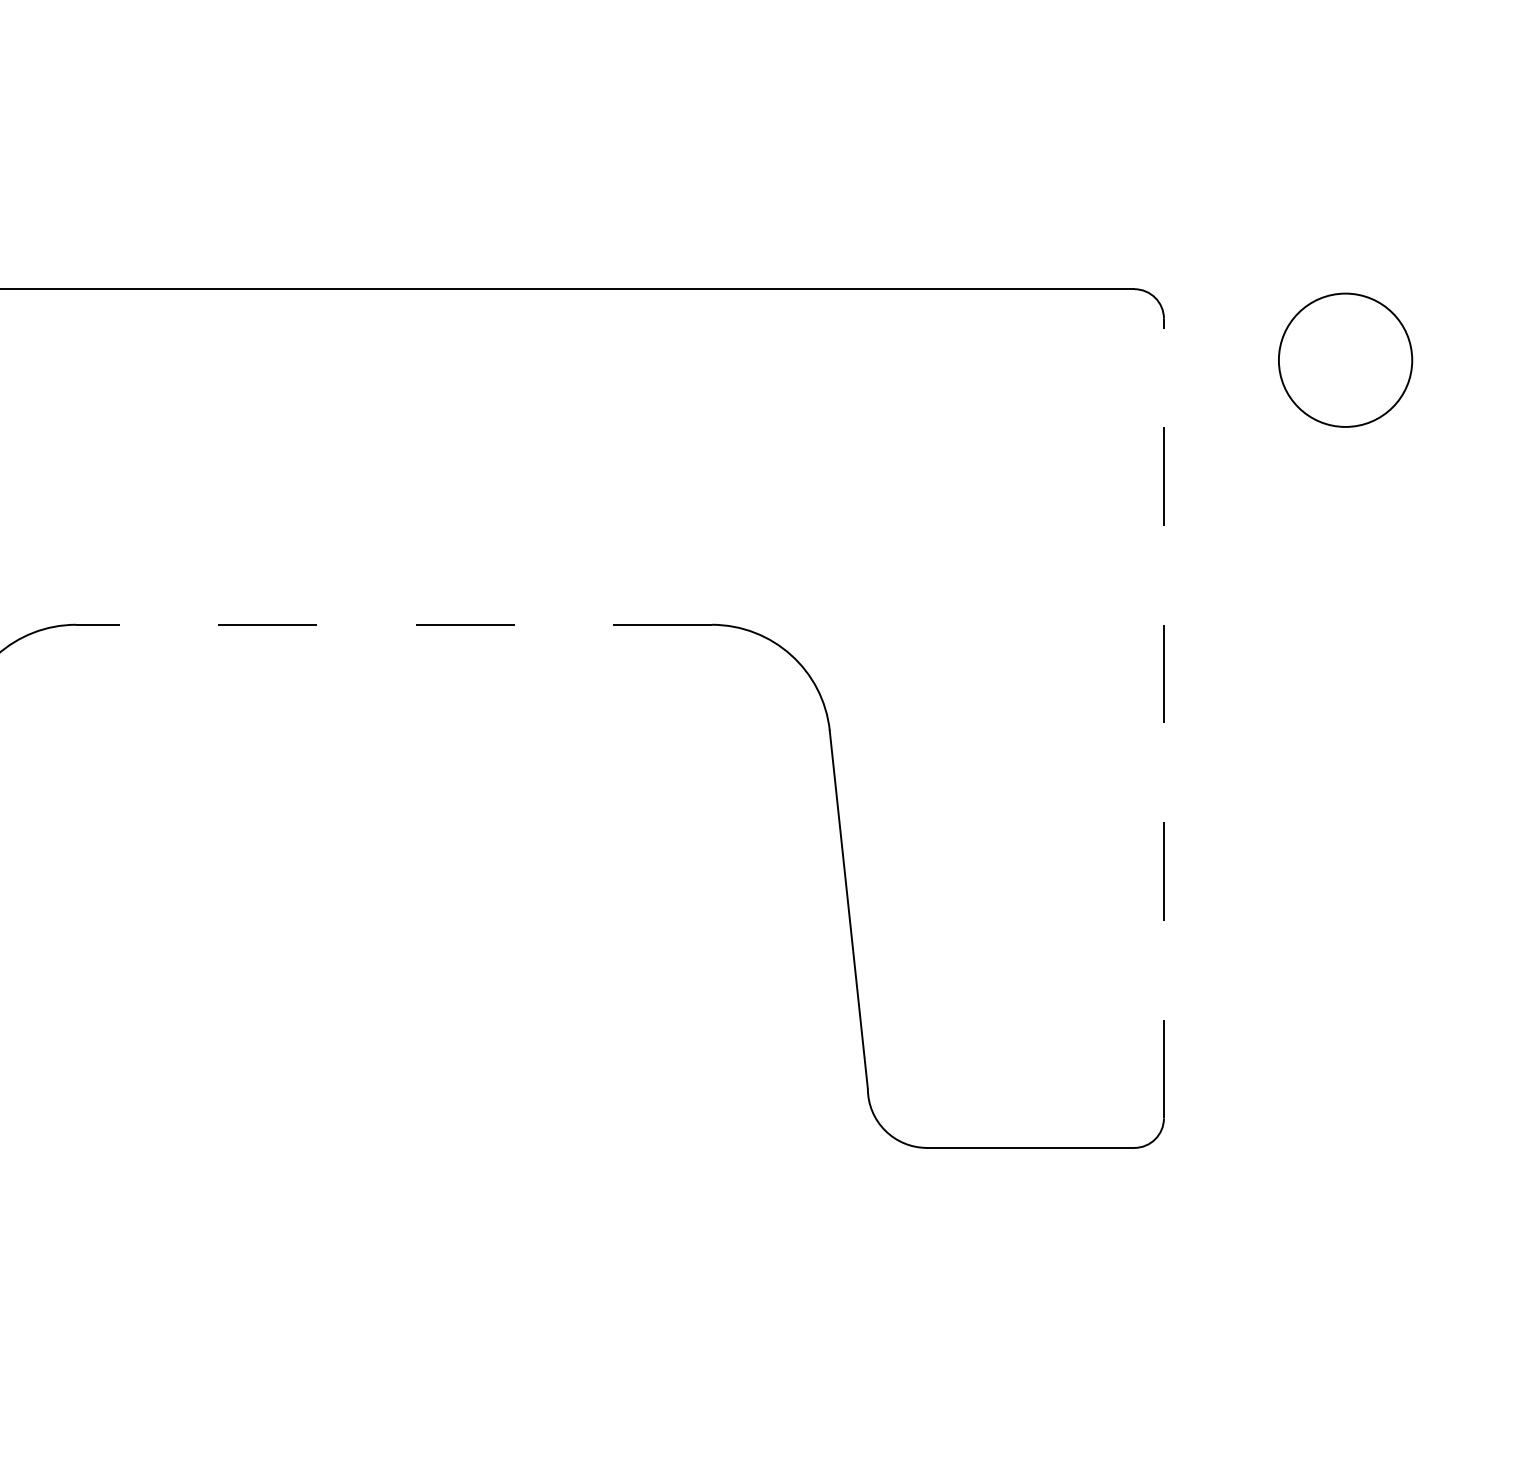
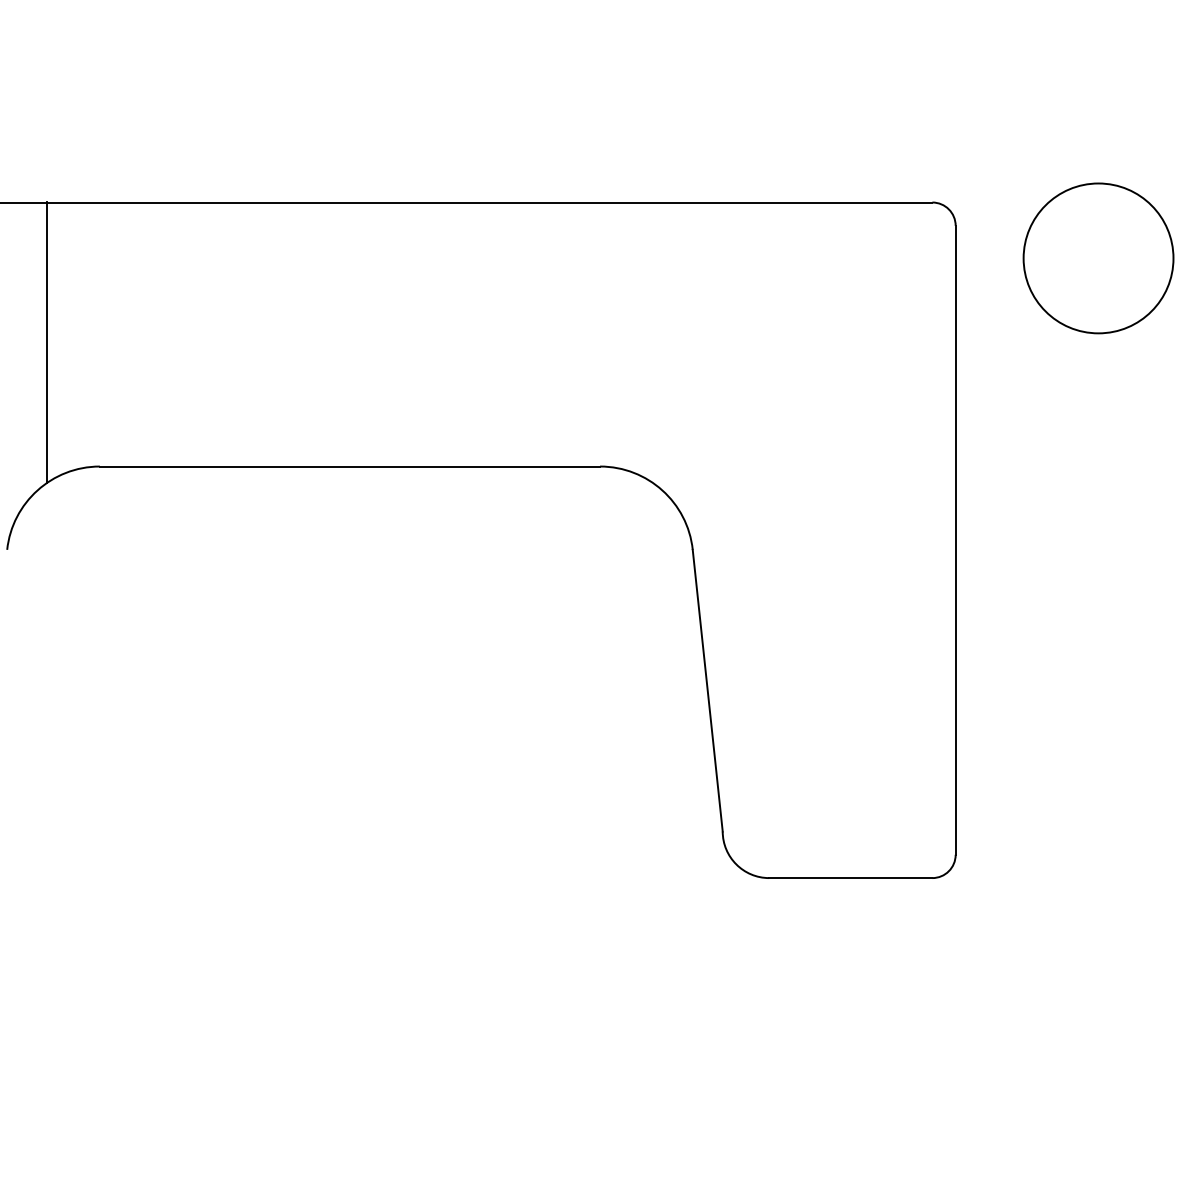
circle: (1345, 360) -> (1098, 258), size x1.43
line: (9, 465) -> (47, 341), added
line: (393, 624) -> (349, 466), dashed -> solid
line: (1163, 717) -> (955, 539), dashed -> solid

